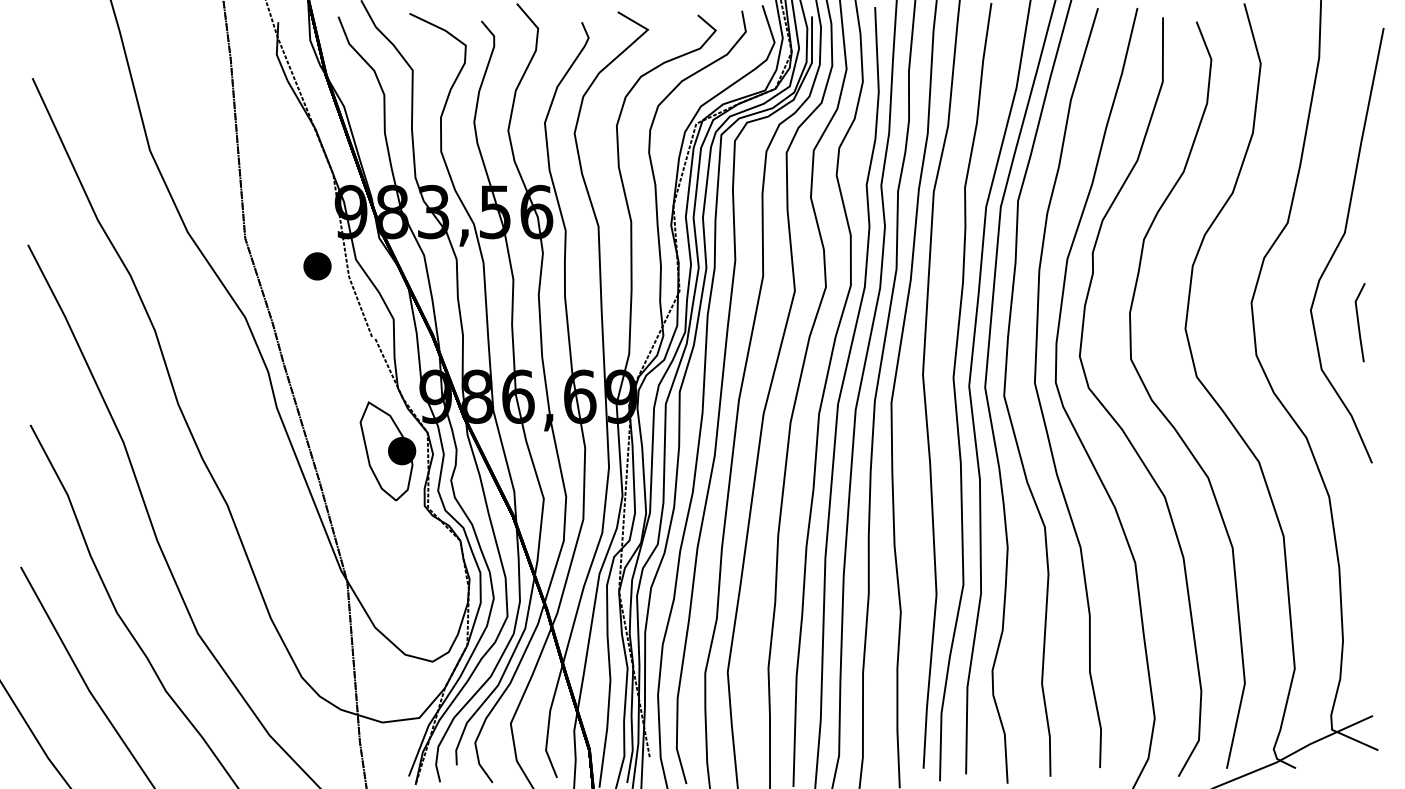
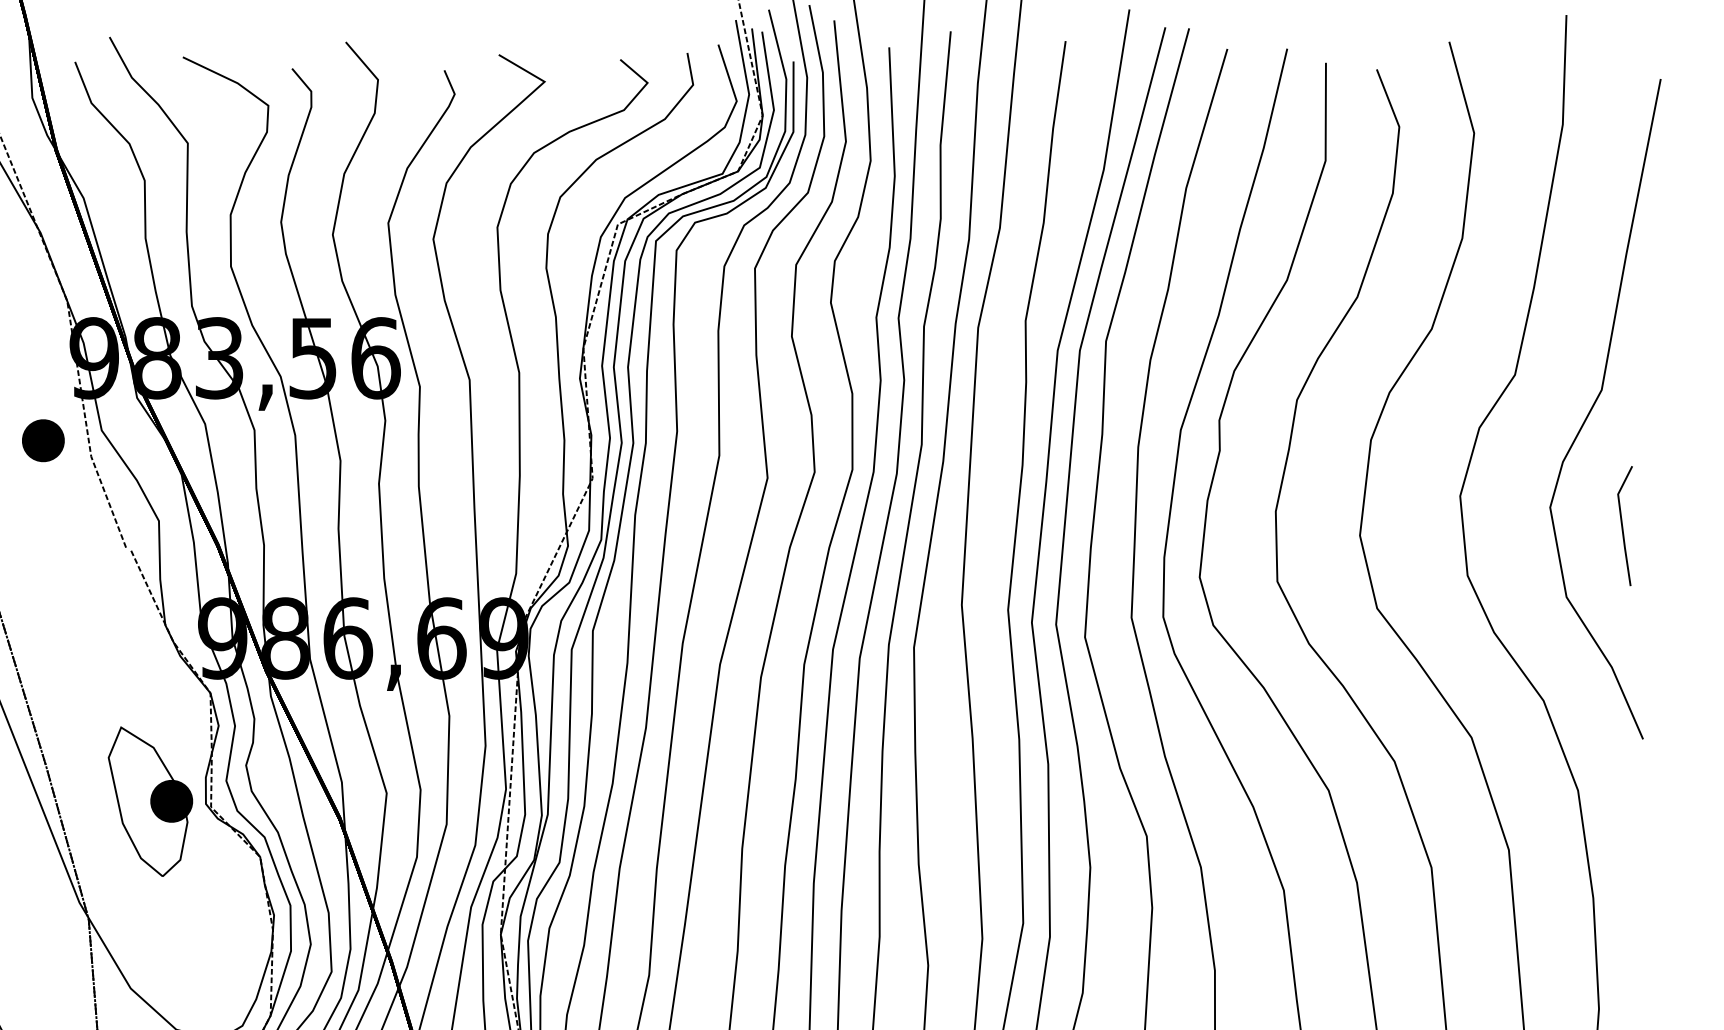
part: (387, 451) -> (149, 801), moved

